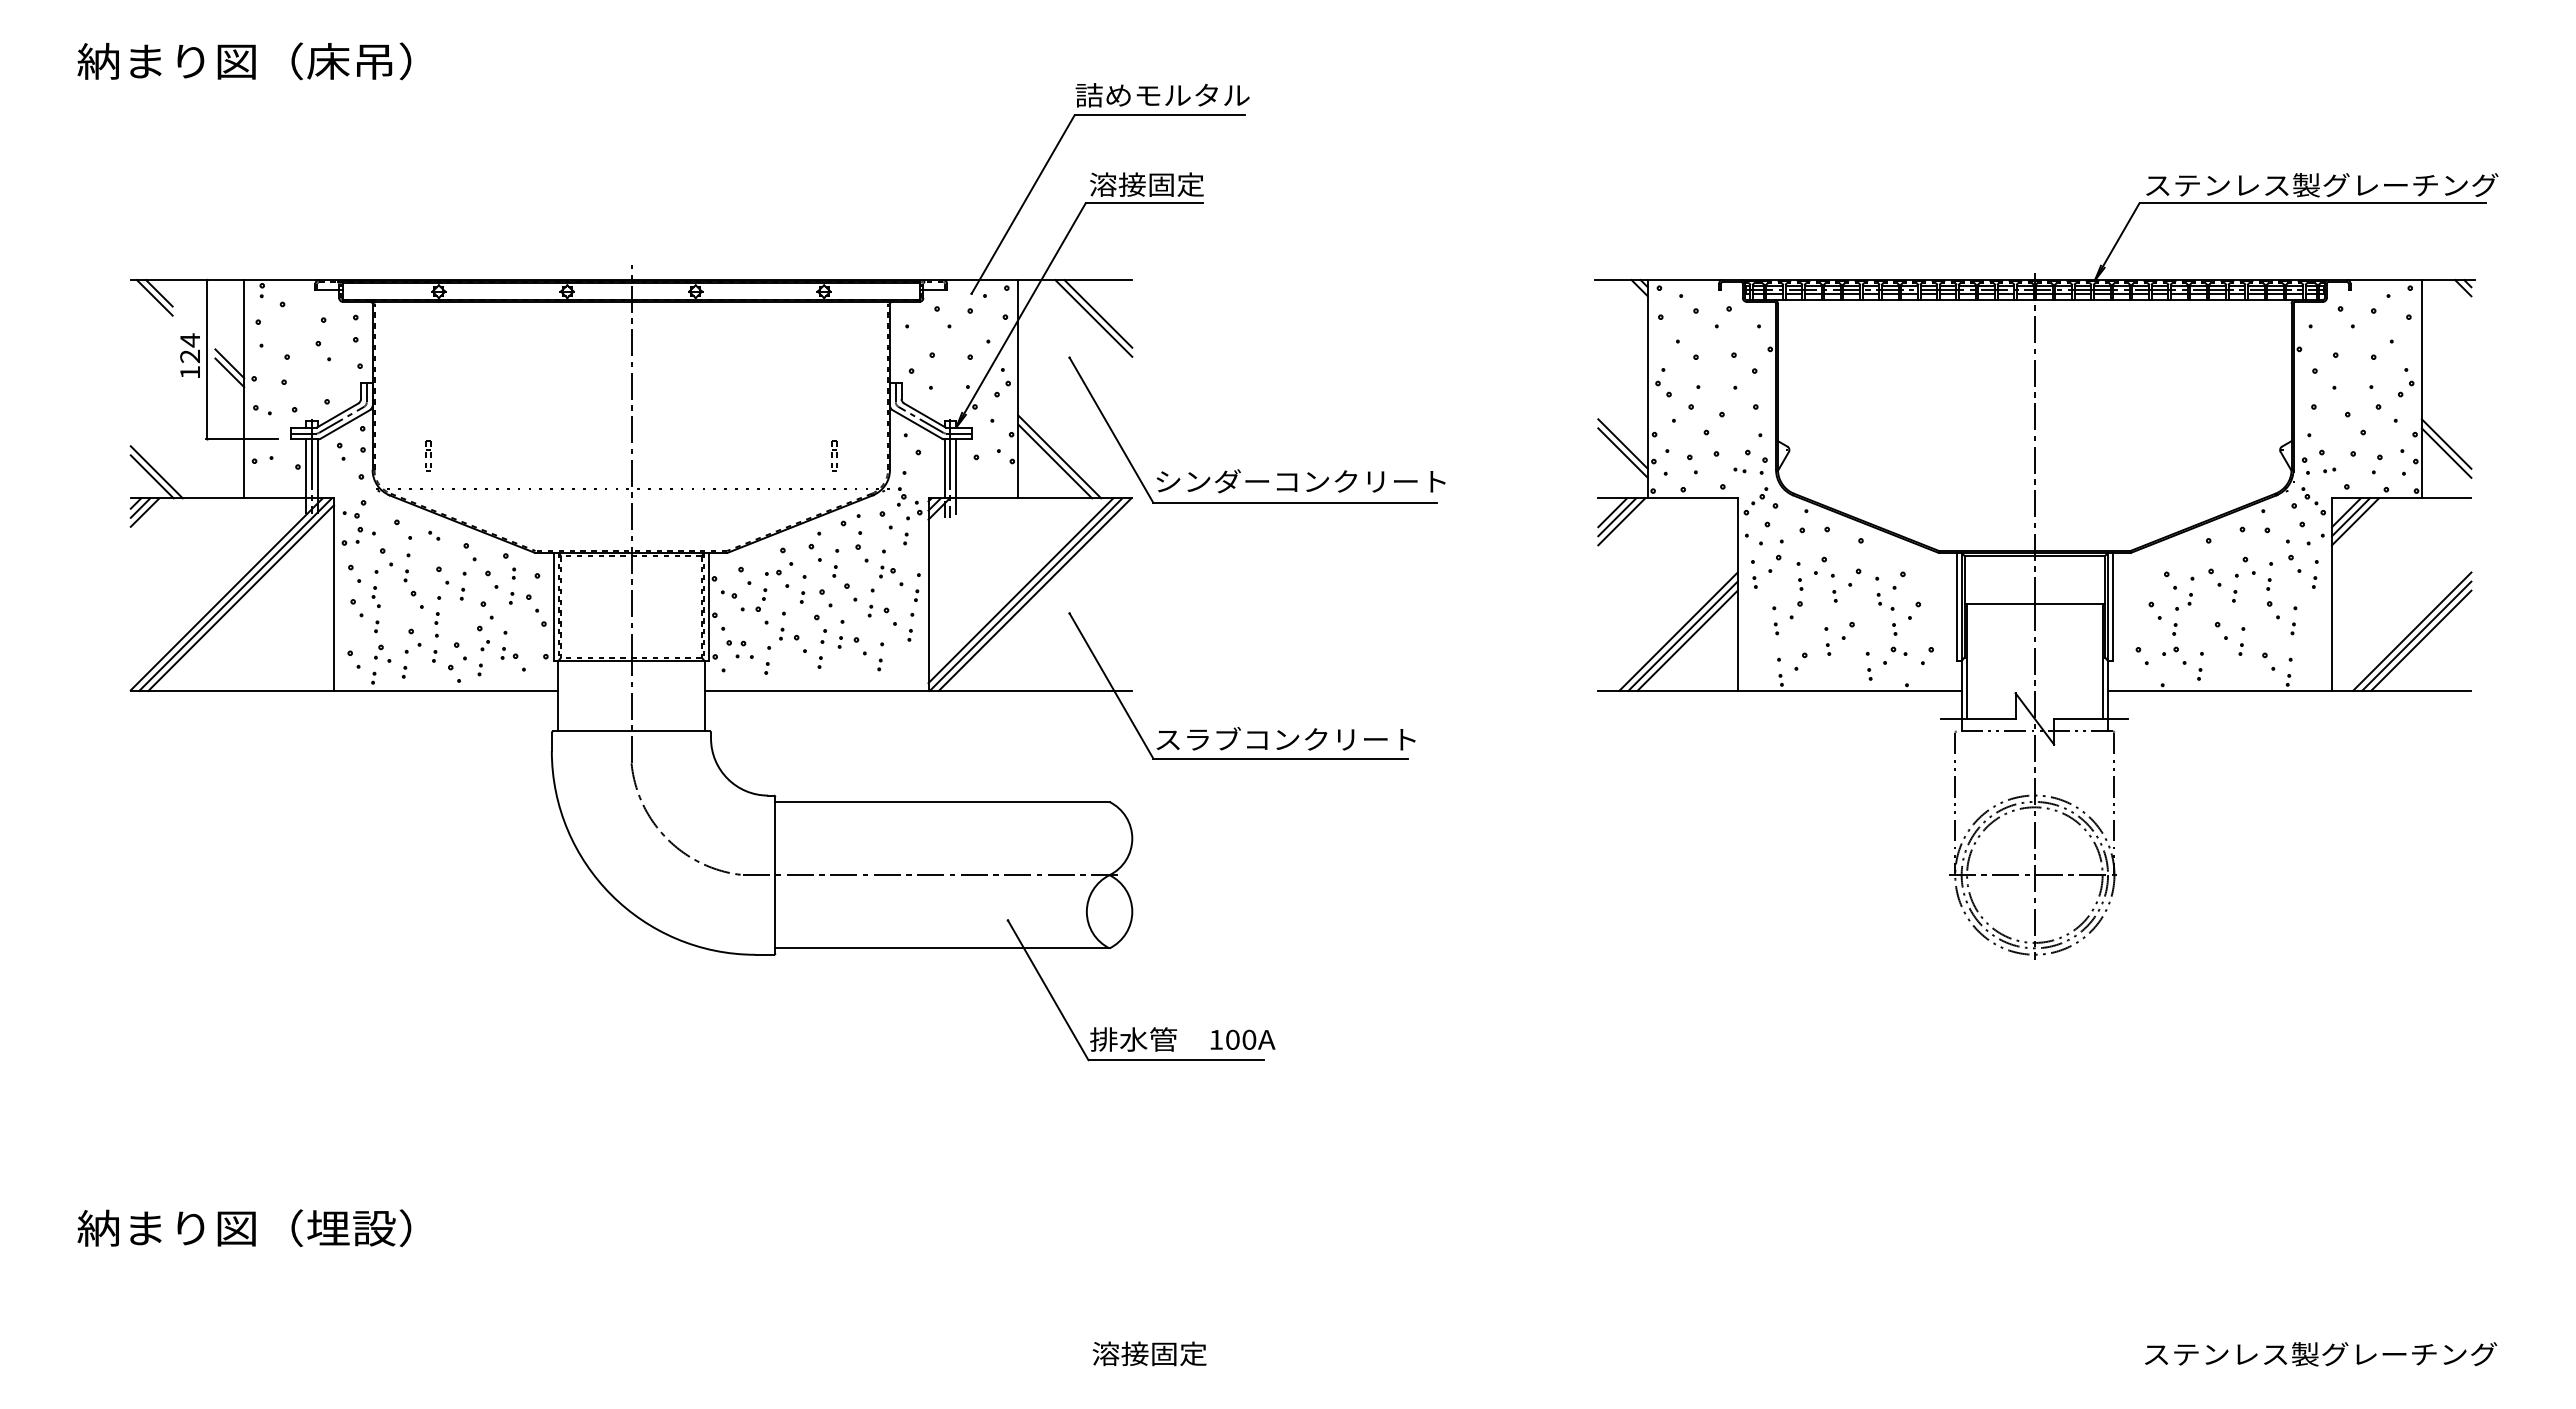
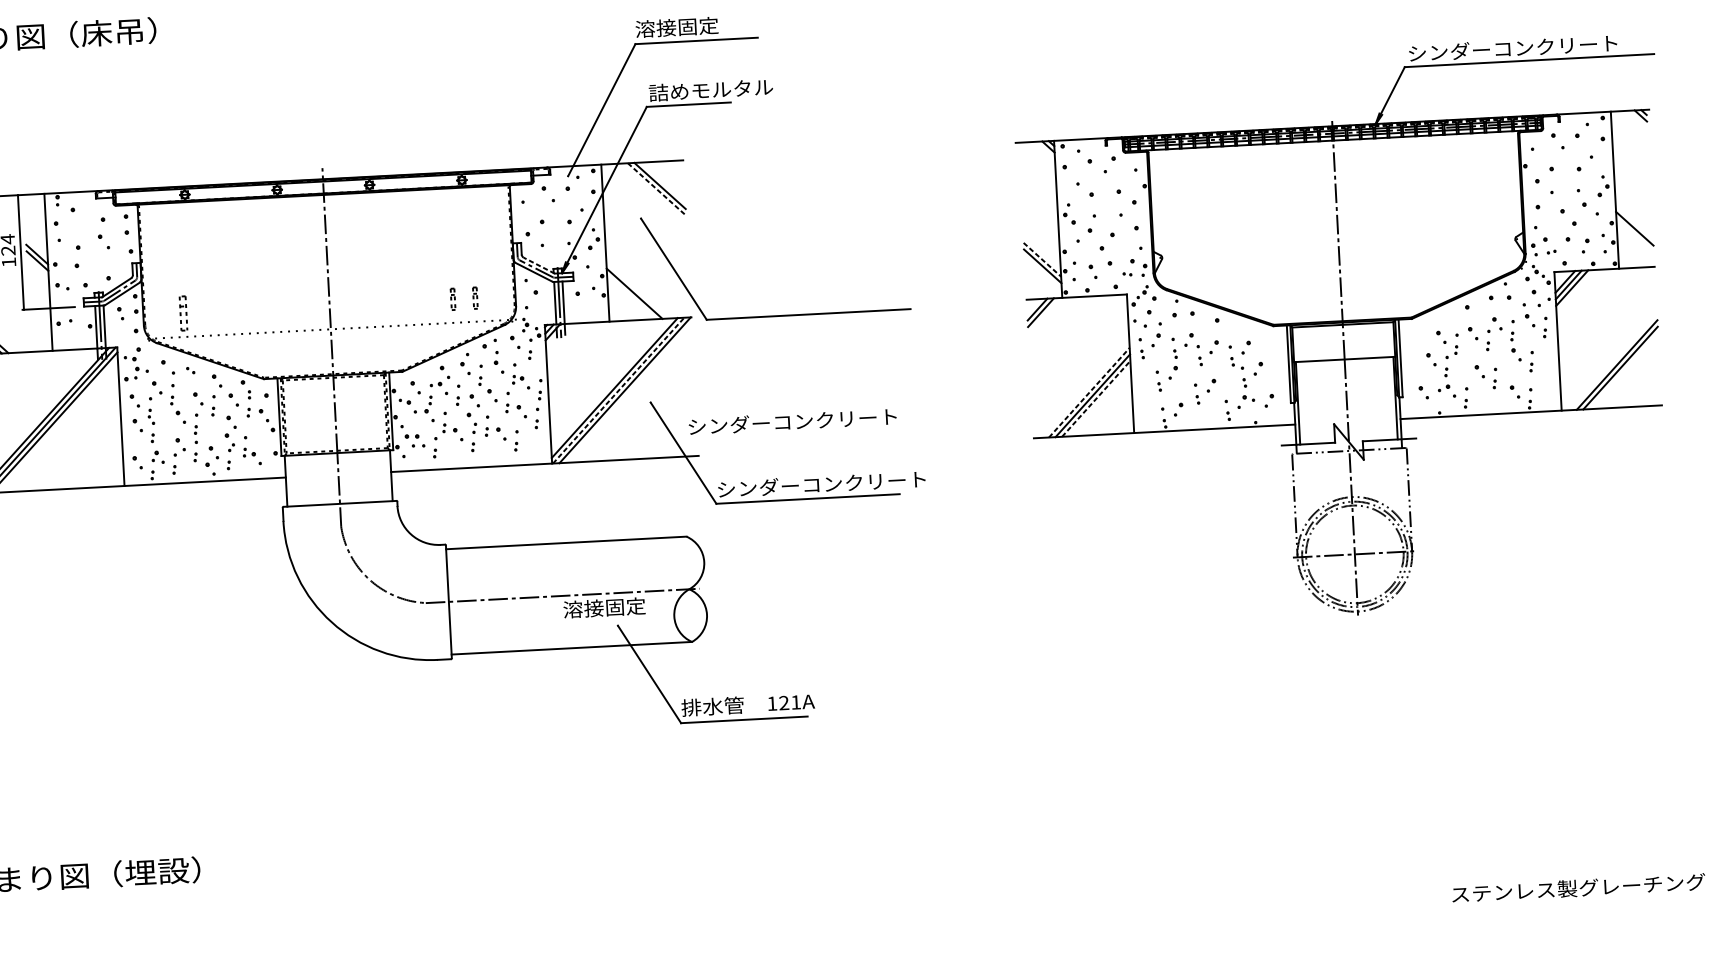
text: (1162, 95) -> (697, 26), 詰めモルタル -> 溶接固定
text: (1175, 184) -> (710, 89), 溶接固定 -> 詰めモルタル
text: (2322, 185) -> (1535, 47), ステンレス製グレーチング -> シンダーコンクリート
line: (1094, 318) -> (657, 189), solid -> dashed
line: (924, 415) -> (538, 265), solid -> dashed
line: (1623, 444) -> (1042, 260), solid -> dashed
line: (2446, 452) -> (1635, 234), removed
part: (428, 455) -> (183, 313), size x1.6
part: (803, 455) -> (453, 298), added
line: (1059, 456) -> (637, 290), removed
text: (1300, 481) -> (792, 421), moved
line: (1621, 521) -> (1044, 315), removed
line: (1026, 594) -> (618, 390), solid -> dashed
line: (1678, 631) -> (1089, 392), solid -> dashed
line: (1687, 640) -> (1096, 398), solid -> dashed
line: (2421, 640) -> (1624, 371), removed
text: (1300, 738) -> (821, 483), スラブコンクリート -> シンダーコンクリート
text: (1241, 1039) -> (790, 702), 100A -> 121A
text: (1149, 1353) -> (604, 607), moved

